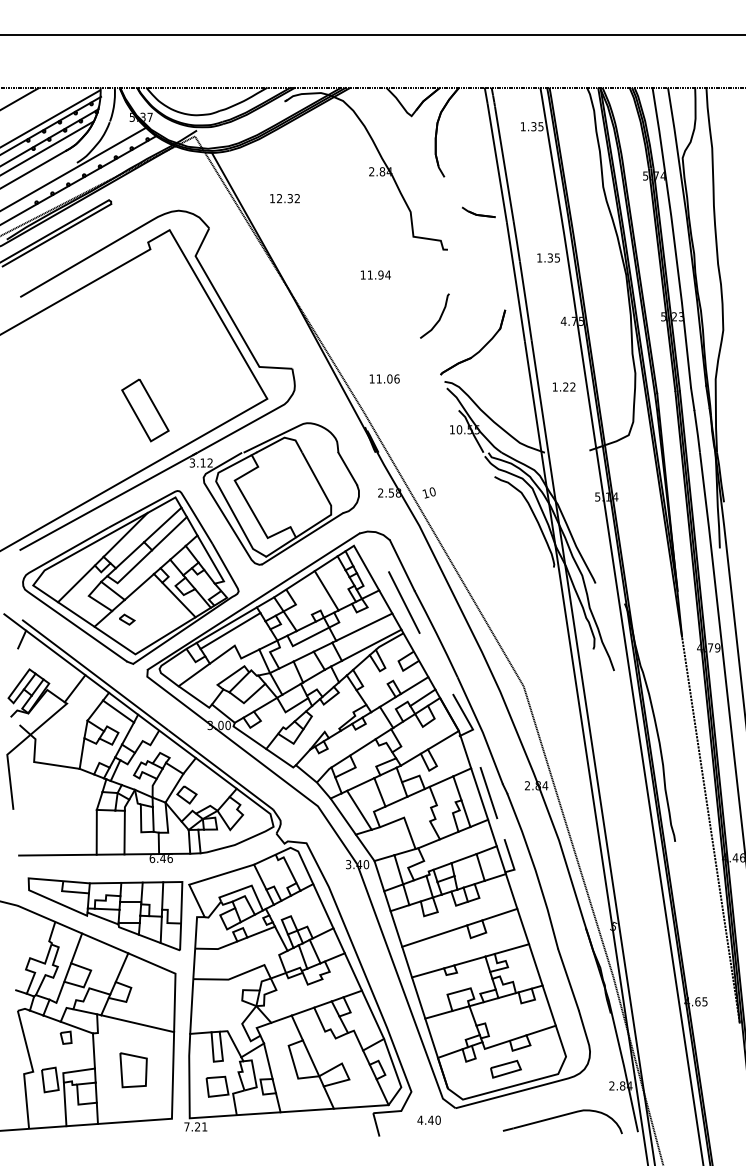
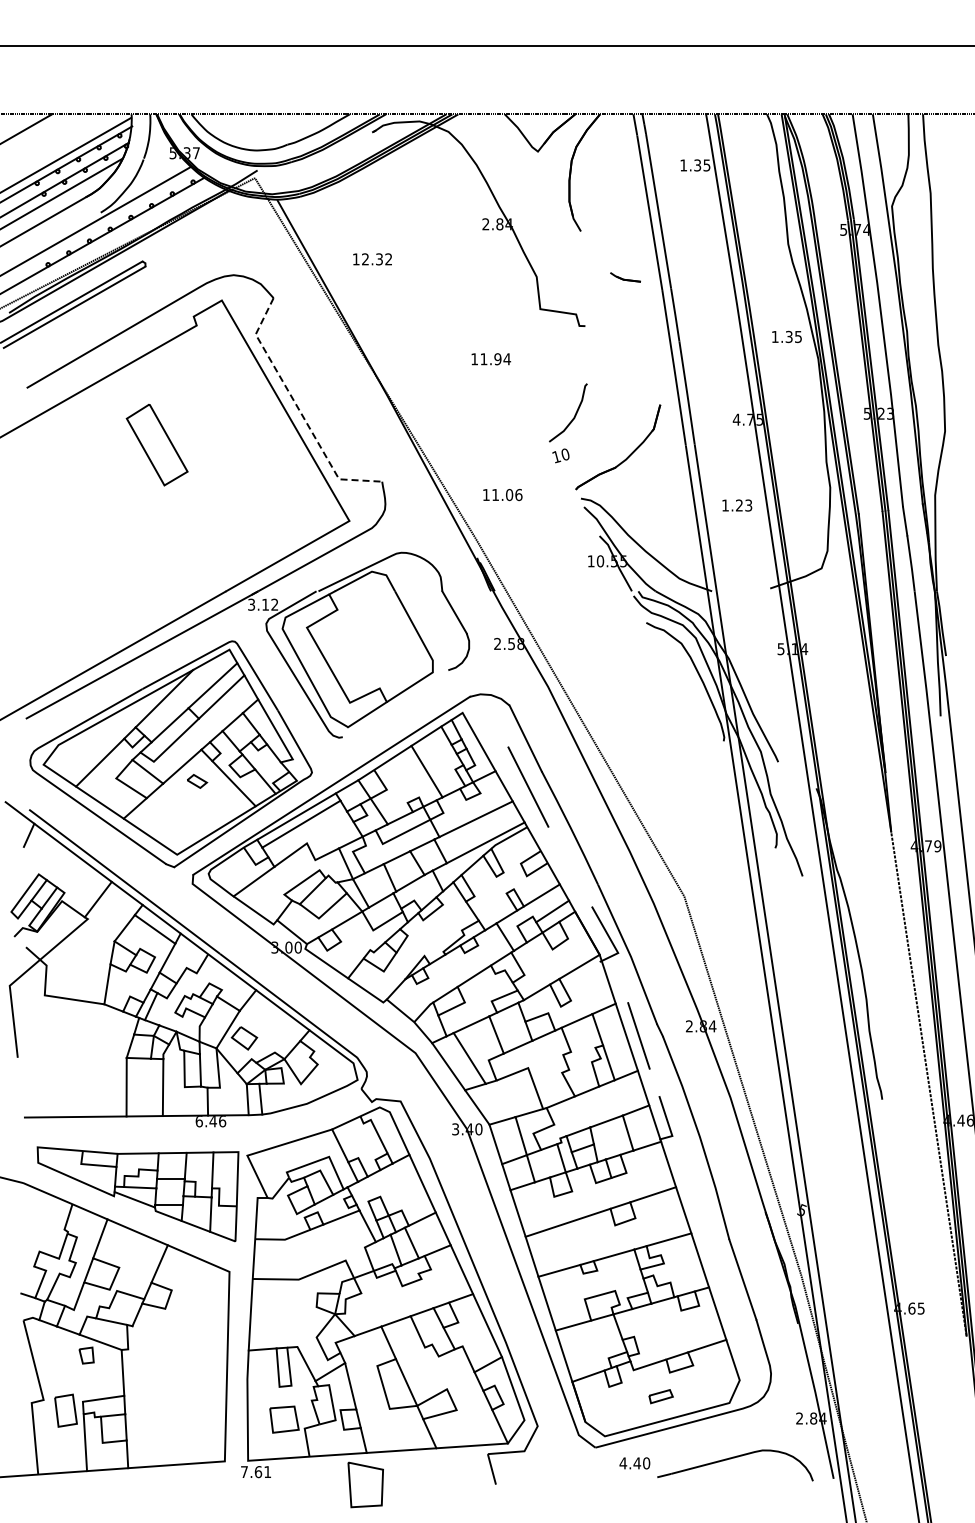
part: (478, 212) -> (625, 277), size x0.7
text: (548, 257) -> (786, 336), moved
line: (228, 312) -> (298, 408), solid -> dashed
text: (572, 387) -> (748, 505), 1.22 -> 1.23
part: (144, 410) -> (156, 445), moved
text: (428, 492) -> (560, 455), moved
line: (302, 538) -> (395, 703), removed
part: (127, 619) -> (197, 781), moved
line: (137, 1023) -> (179, 1337), removed
part: (133, 1069) -> (365, 1484), moved
part: (505, 1069) -> (660, 1396), size x0.6
text: (428, 1120) -> (634, 1463), moved
text: (197, 1127) -> (258, 1472), 7.21 -> 7.61

